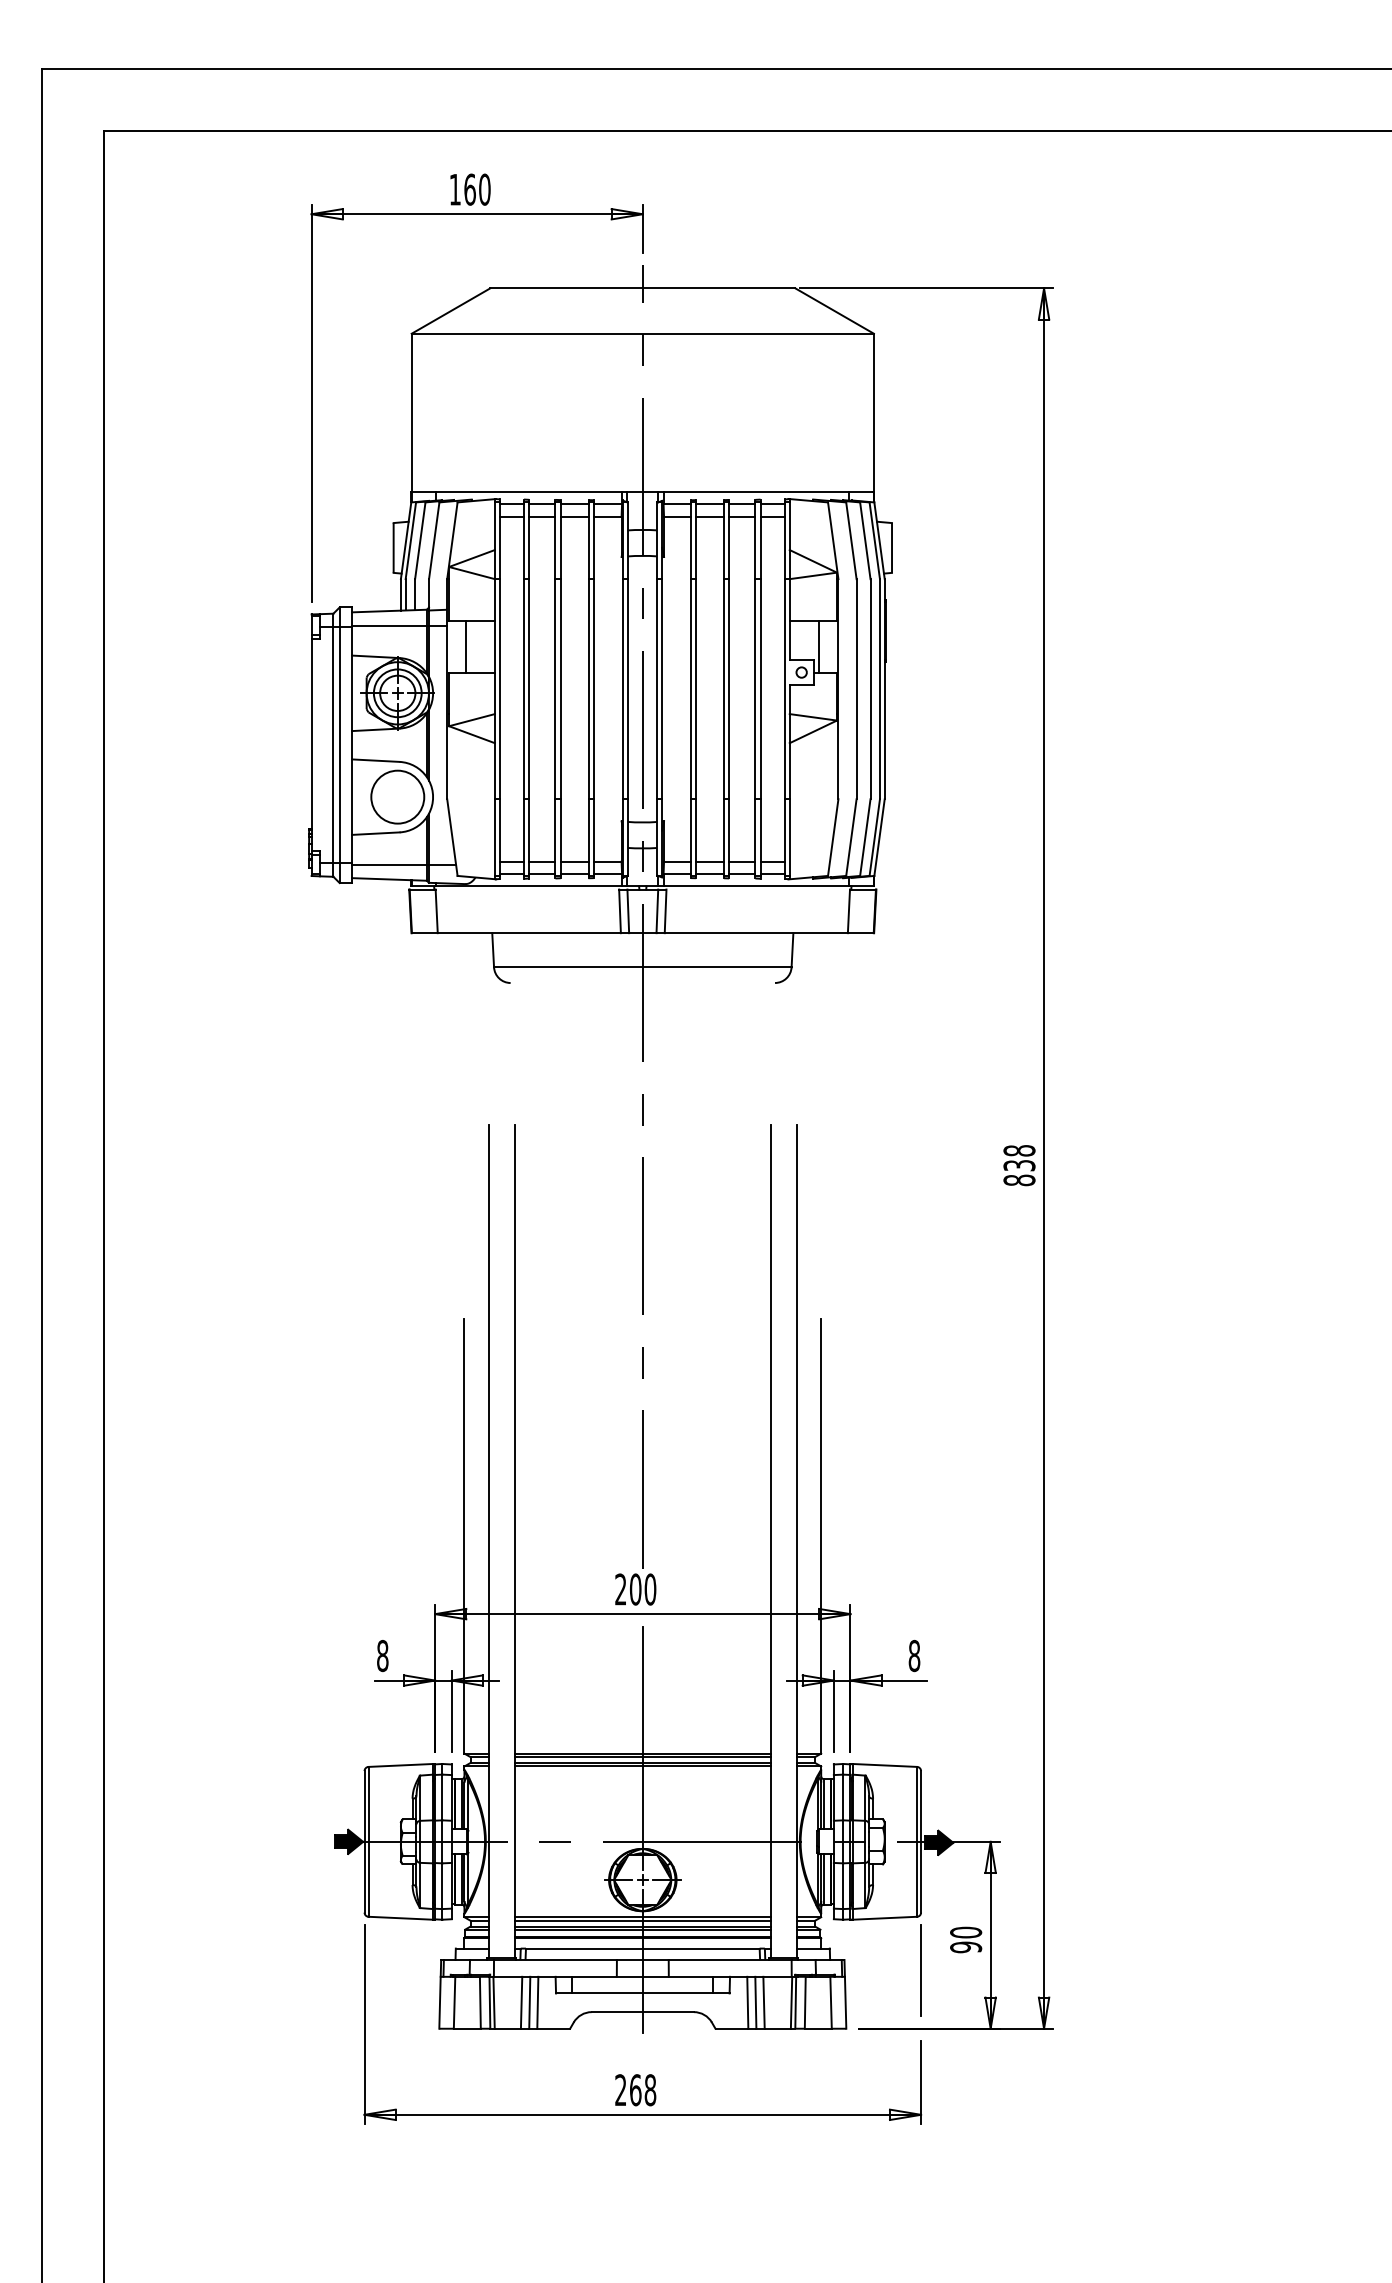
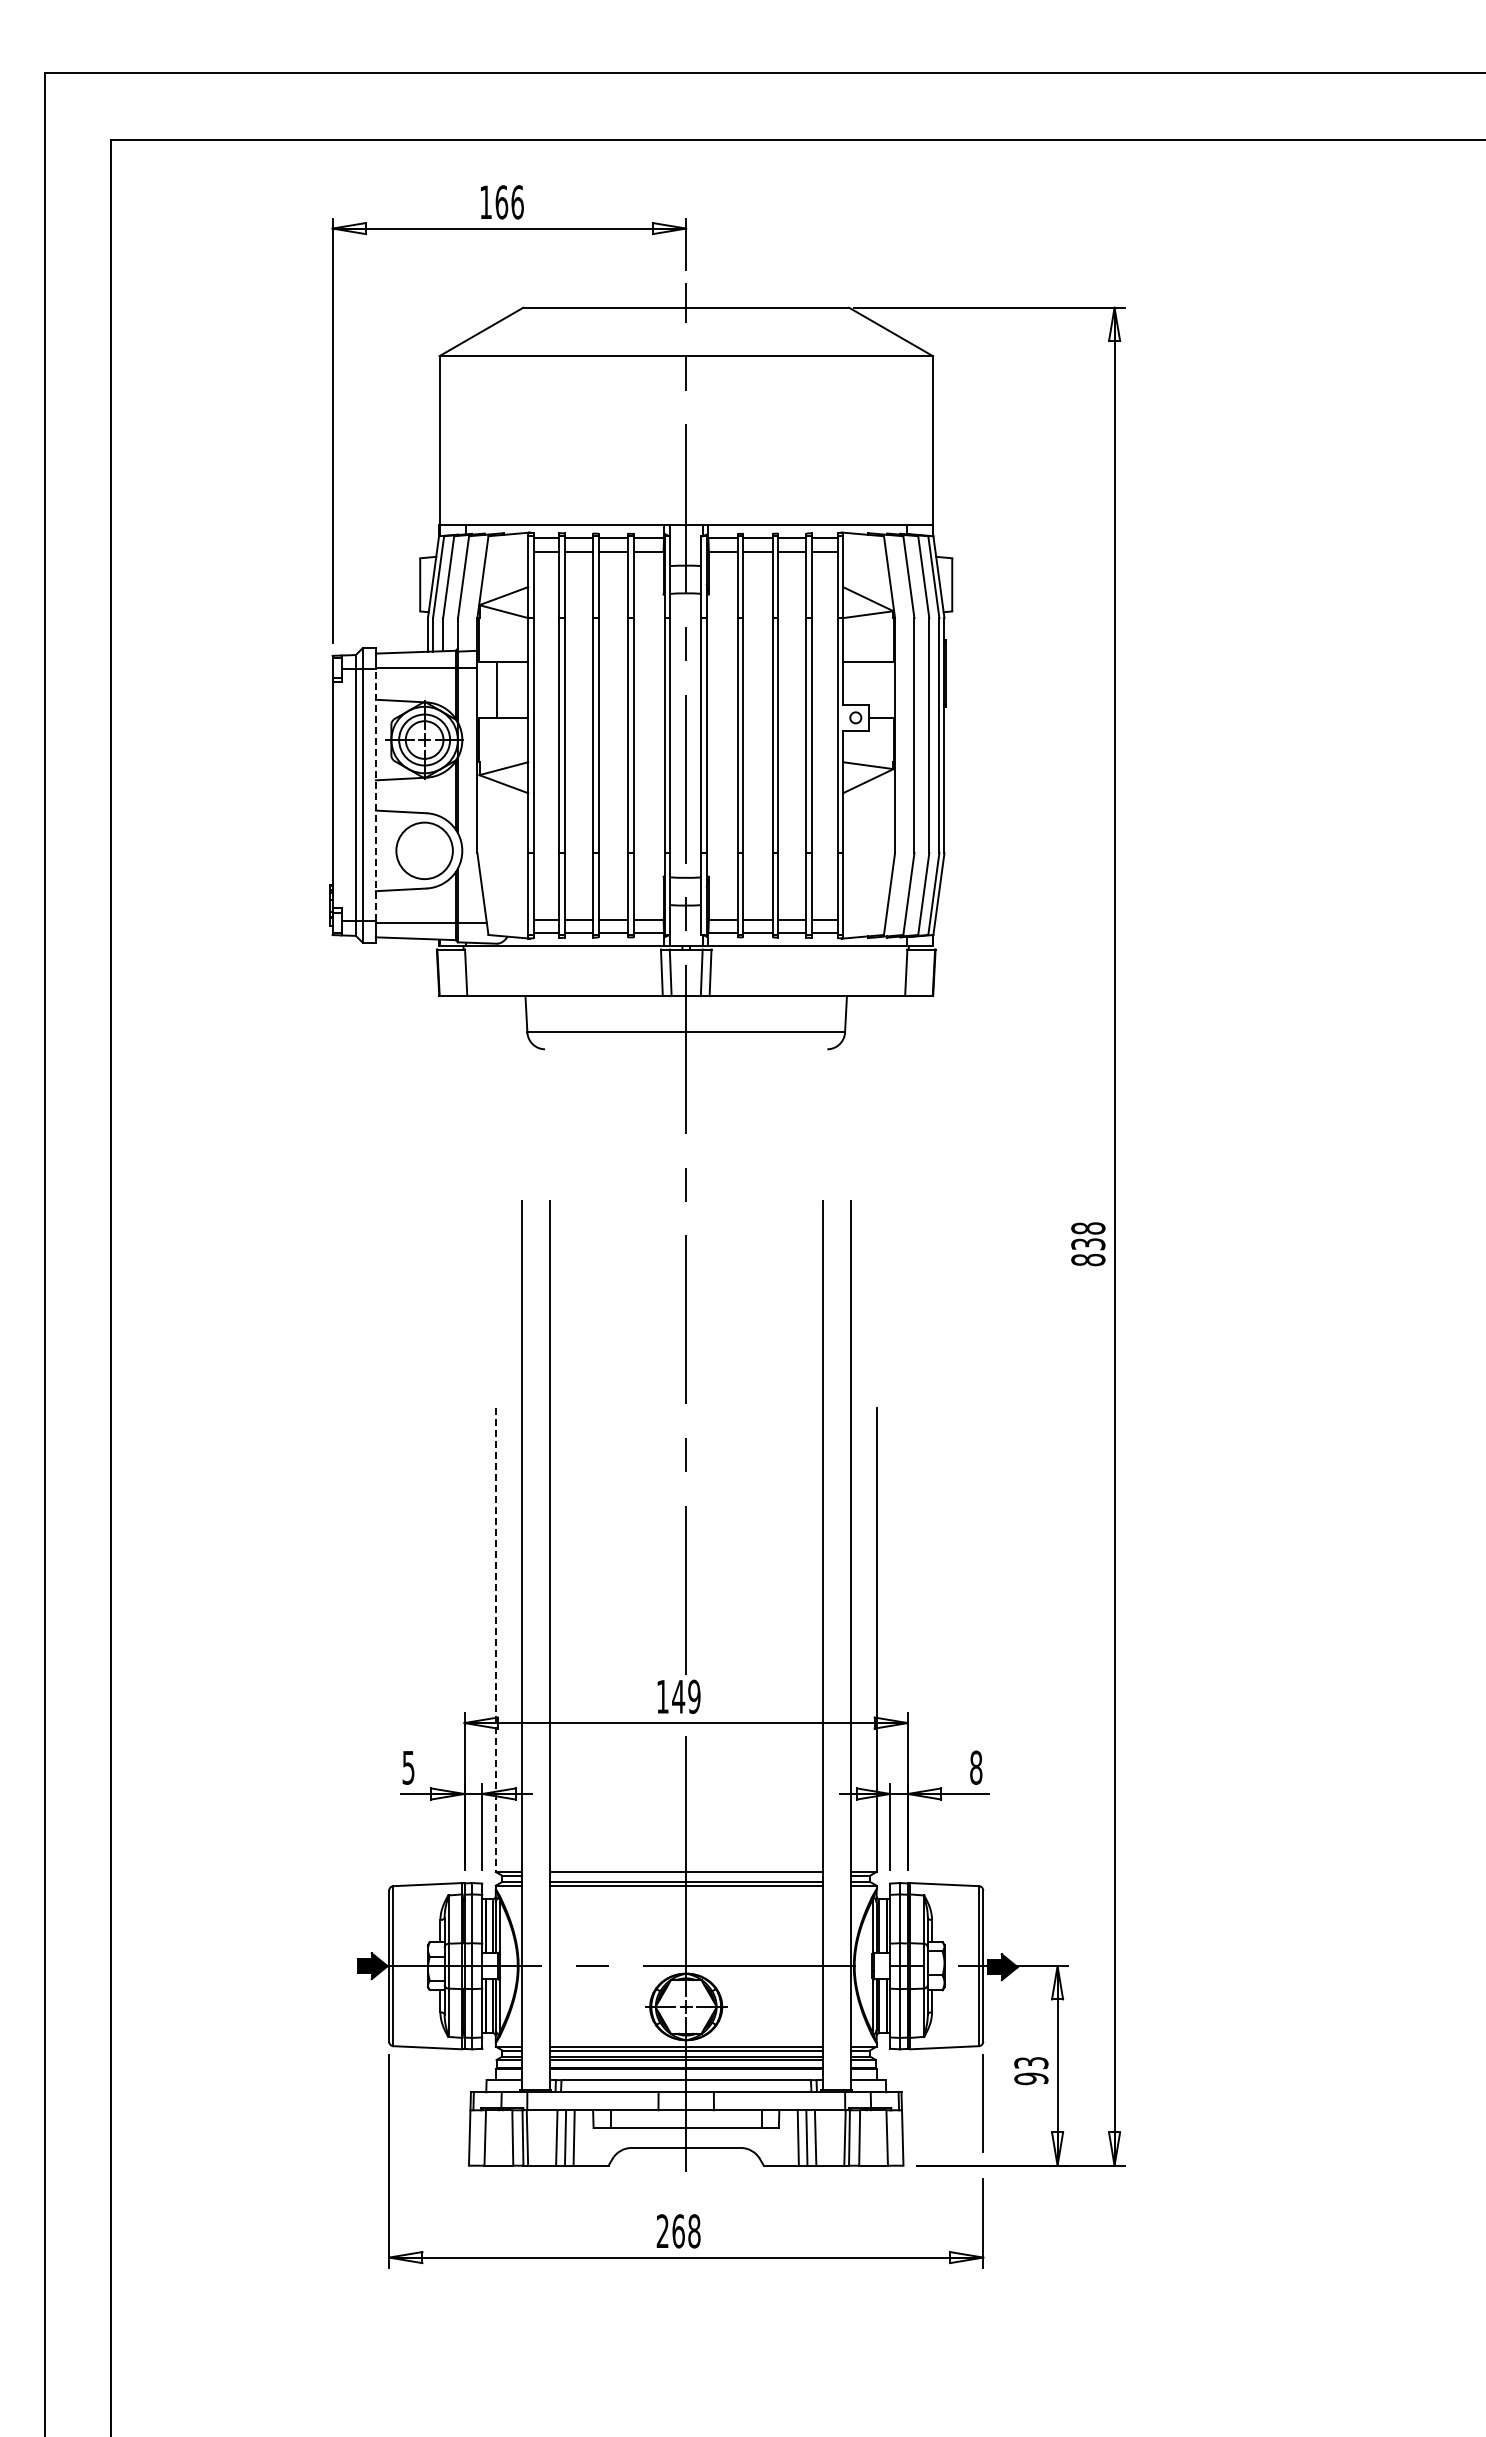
text: (484, 189) -> (517, 202), 160 -> 166
line: (819, 645) -> (874, 689), removed
line: (351, 744) -> (375, 794), solid -> dashed
line: (464, 1536) -> (495, 1640), solid -> dashed
text: (635, 1589) -> (678, 1696), 200 -> 149
text: (382, 1655) -> (408, 1767), 8 -> 5
line: (642, 1756) -> (685, 1875), removed
text: (966, 1932) -> (1031, 2062), 90 -> 93

